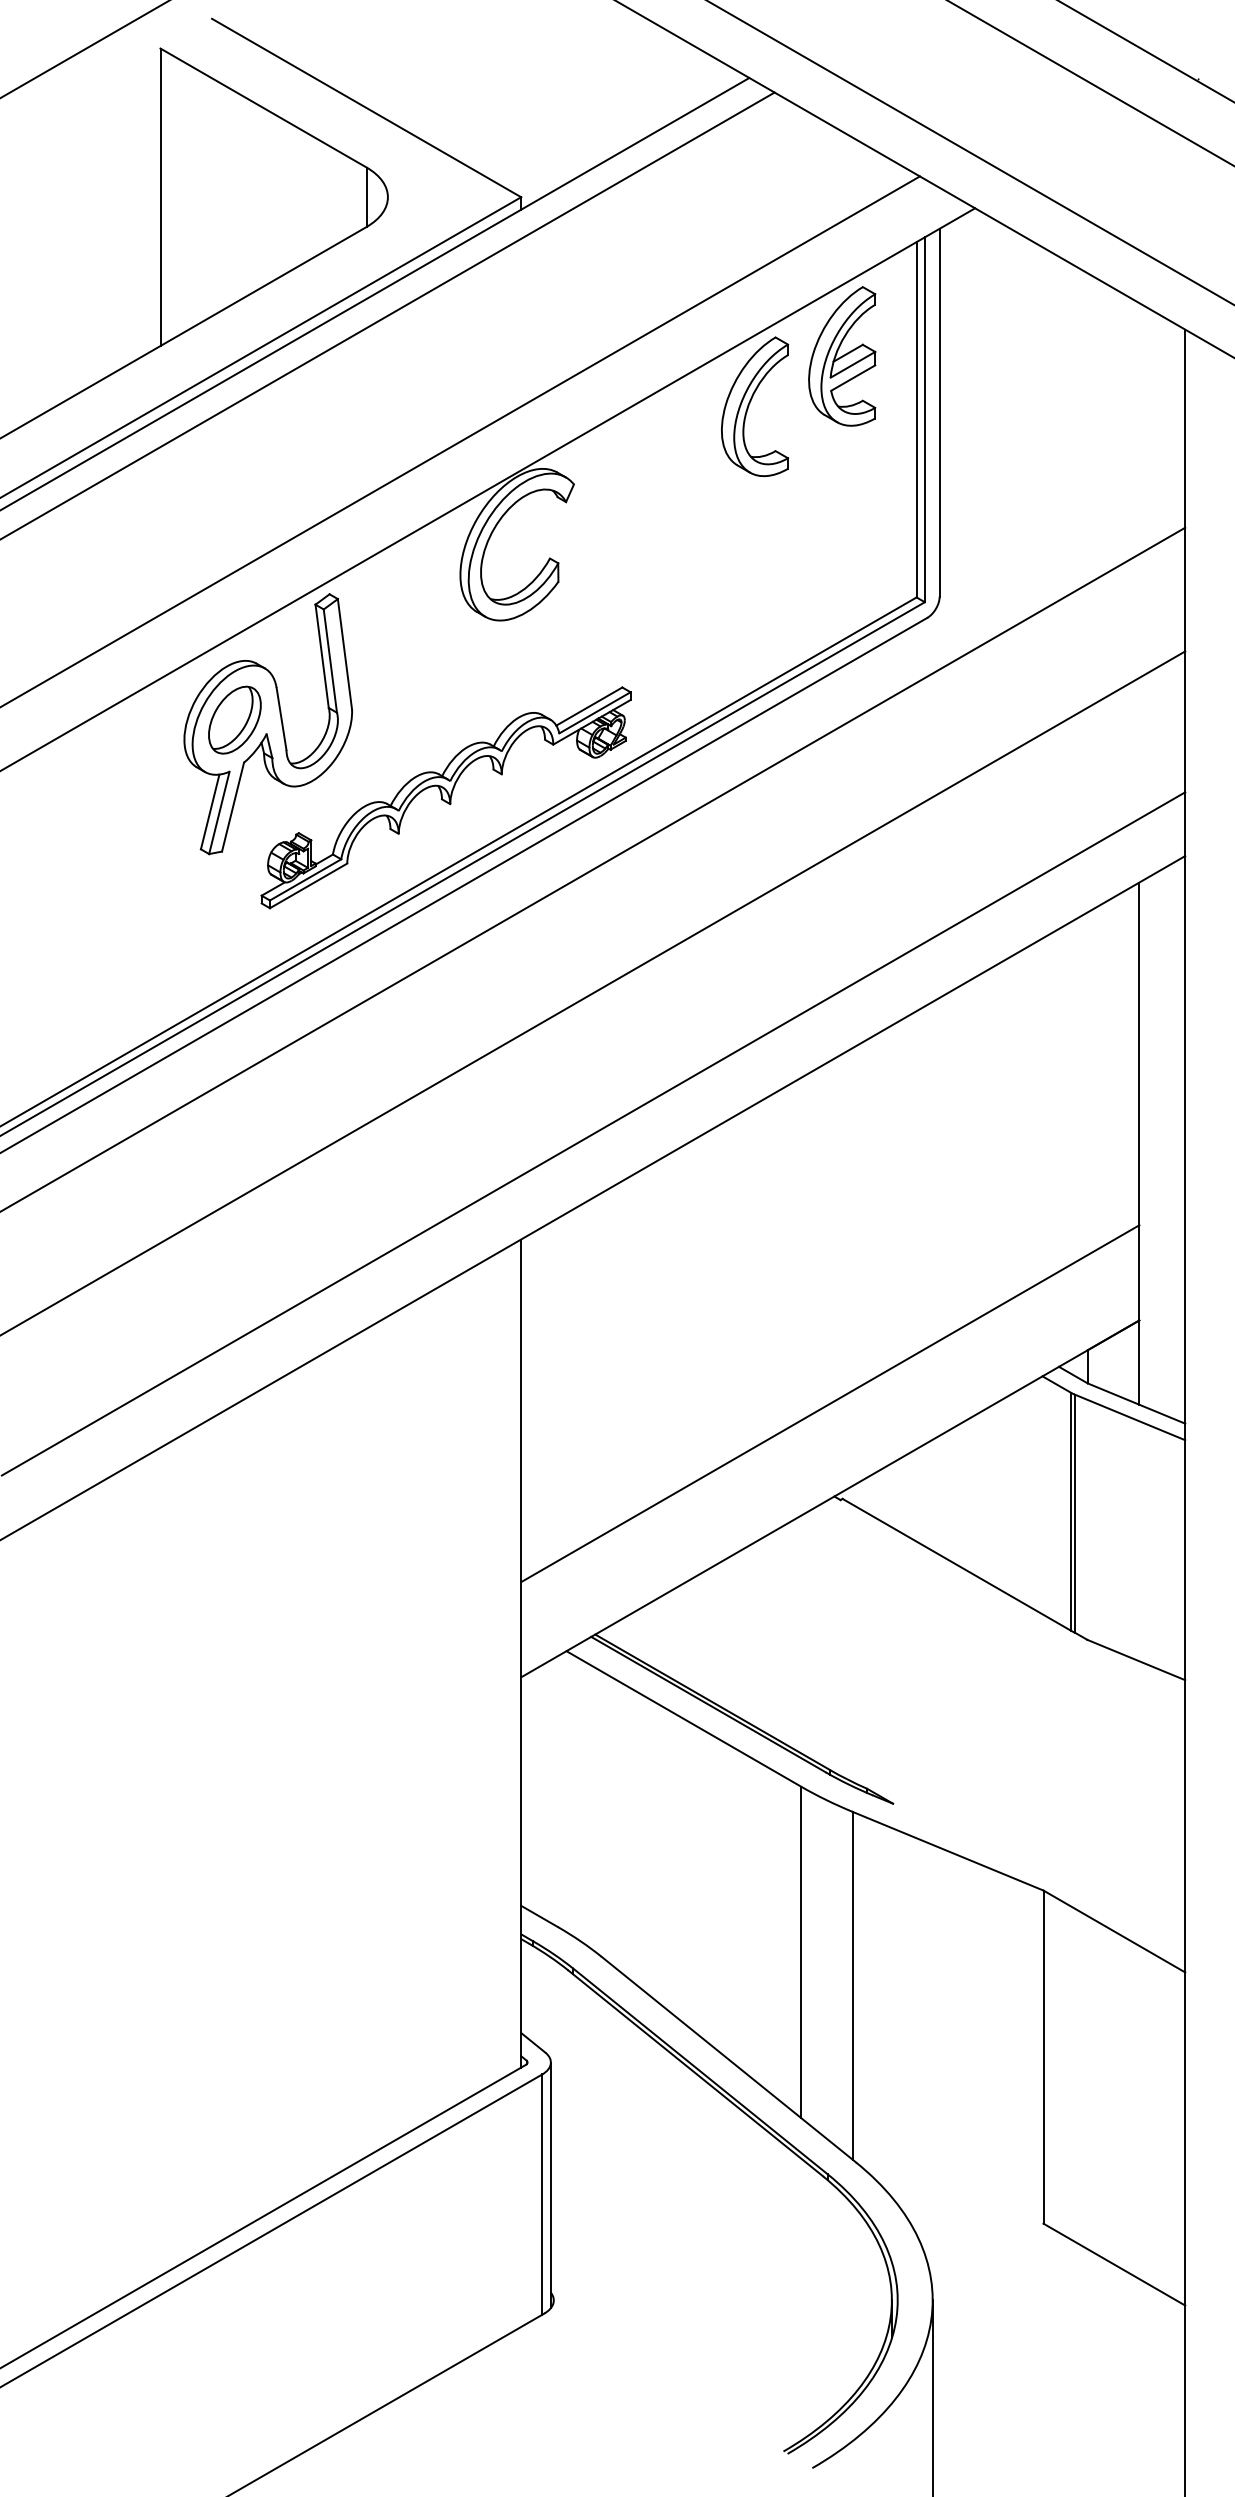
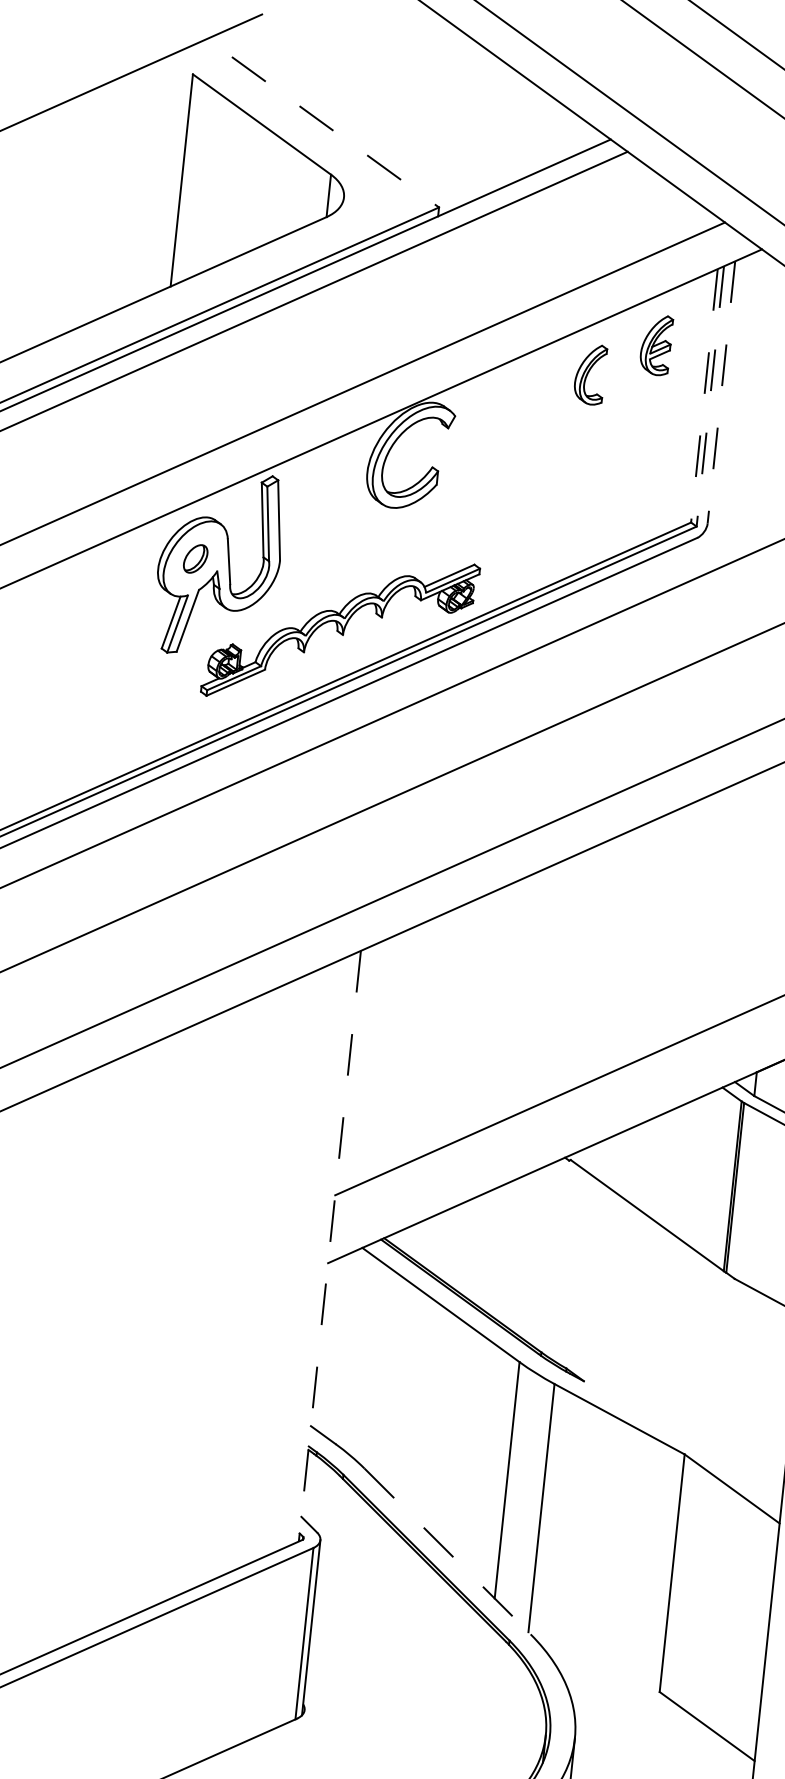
line: (367, 108) -> (336, 132), solid -> dashed
part: (842, 356) -> (656, 345), size x0.6
part: (755, 406) -> (590, 374), size x0.6
line: (939, 412) -> (721, 392), solid -> dashed
line: (916, 419) -> (704, 395), solid -> dashed
line: (924, 420) -> (710, 396), solid -> dashed
part: (234, 719) -> (195, 558), size x0.6
line: (521, 1654) -> (330, 1246), solid -> dashed
line: (728, 2059) -> (447, 1551), solid -> dashed

